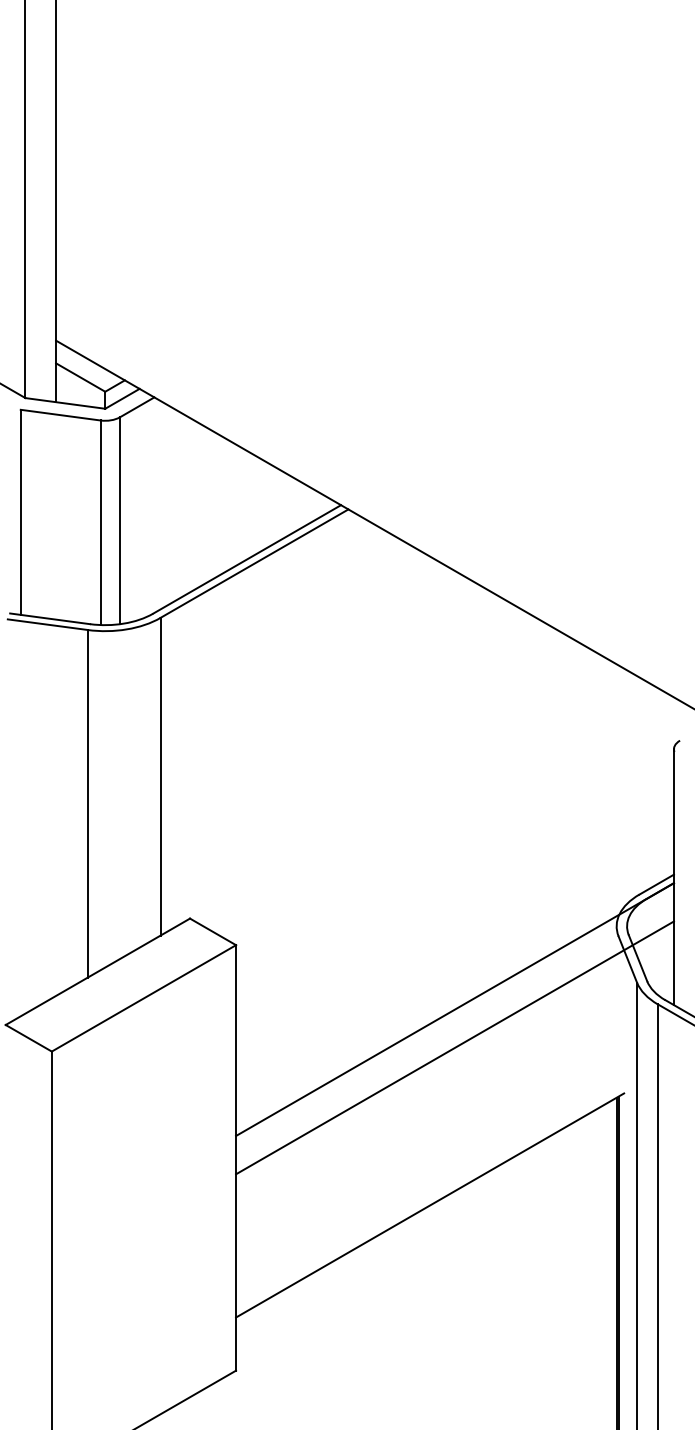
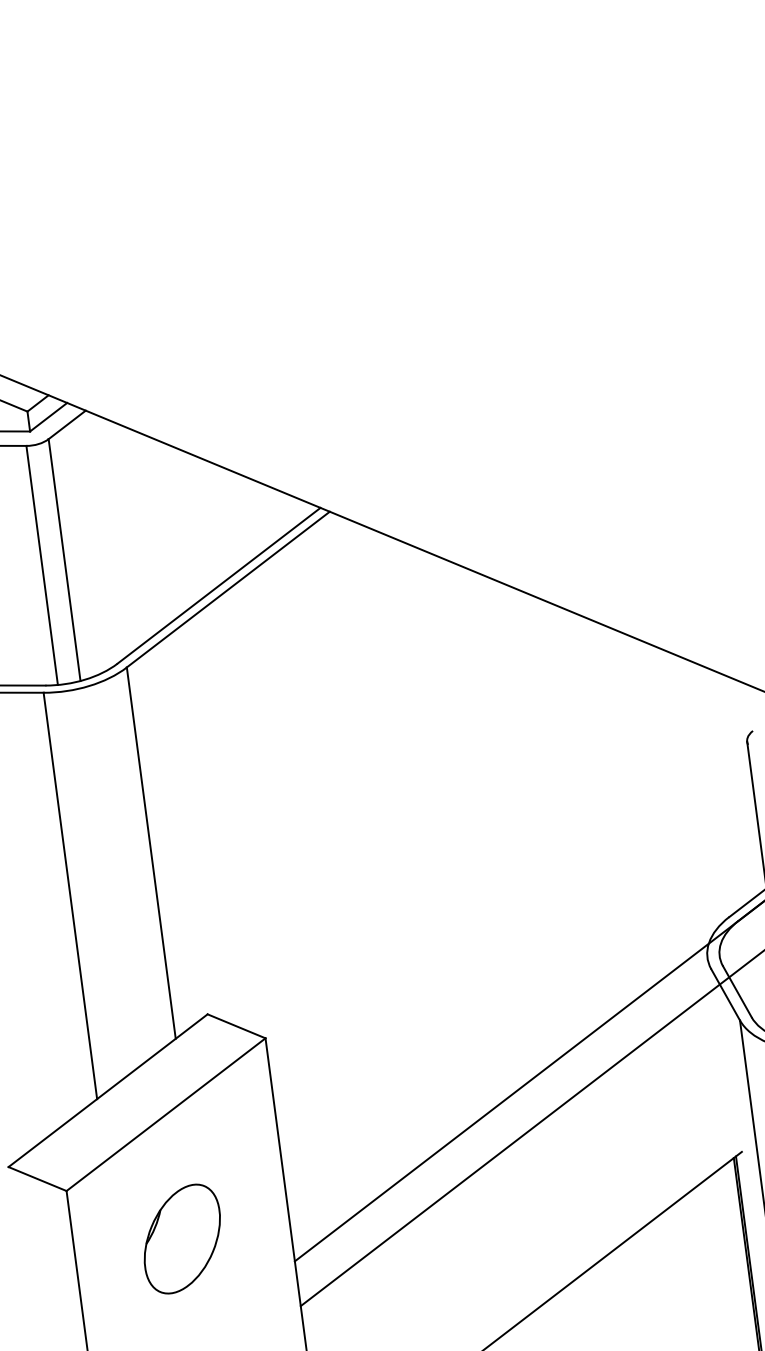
part: (143, 1104) -> (181, 1238), added

